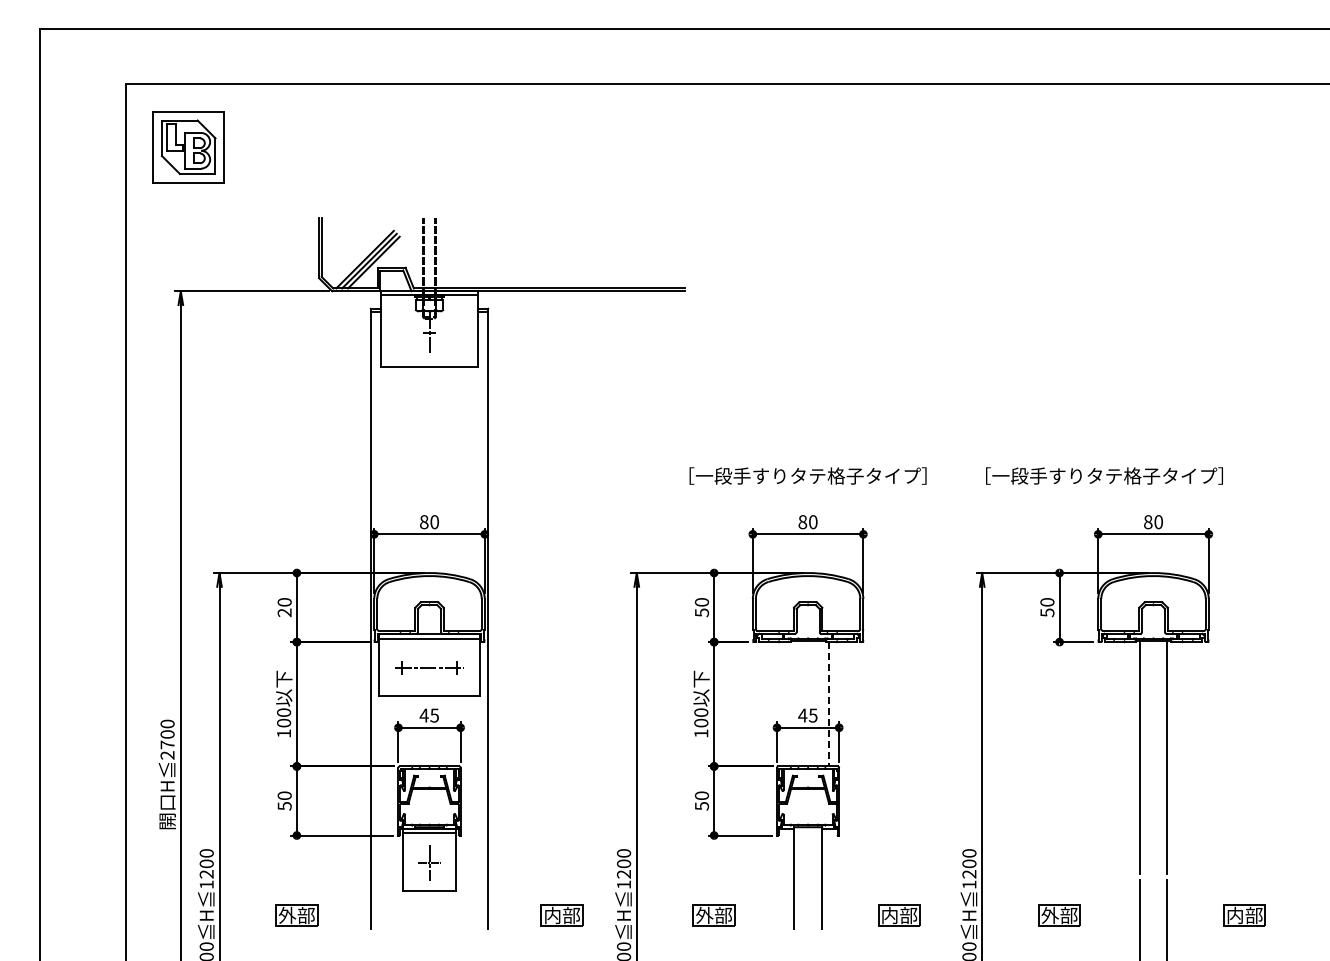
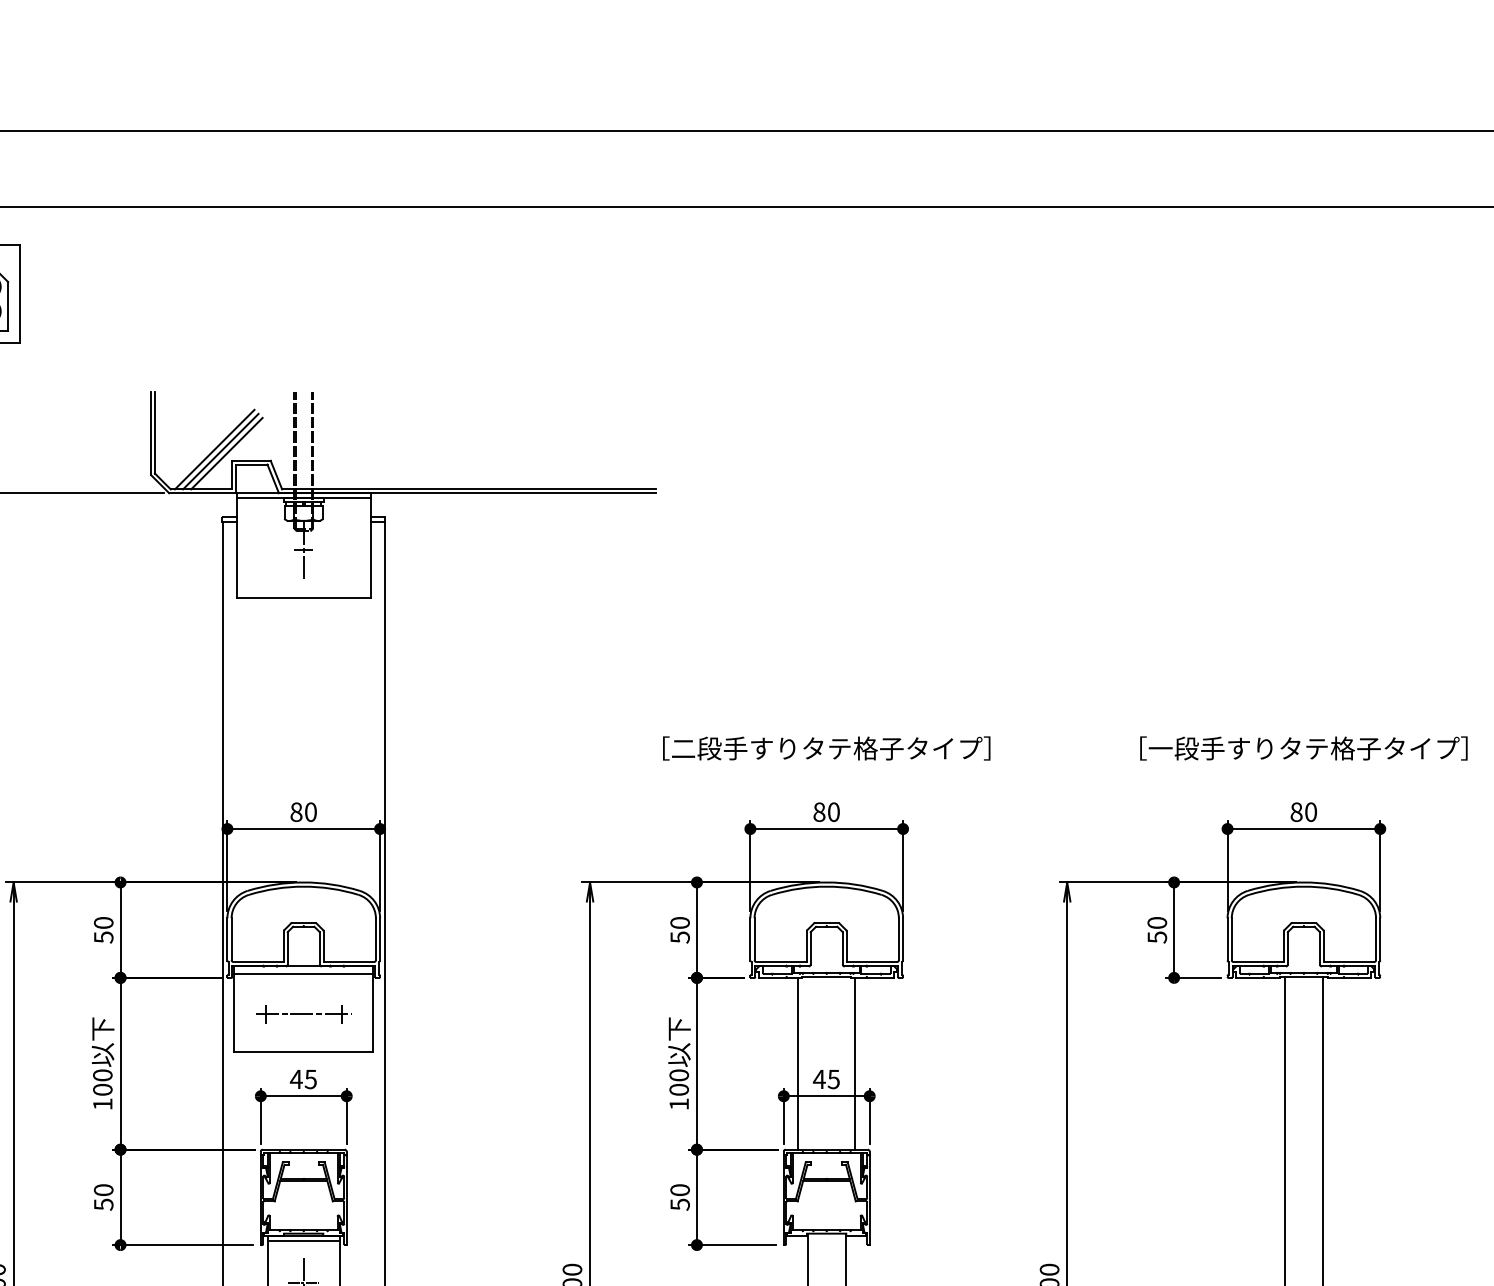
text: (1104, 475) -> (1303, 747), moved
text: (704, 476) -> (683, 749), ［一段手すりタテ格子タイプ］ -> ［二段手すりタテ格子タイプ］
text: (284, 612) -> (103, 937), 20 -> 50
line: (787, 703) -> (798, 1062), added
line: (828, 704) -> (854, 1064), dashed -> solid

